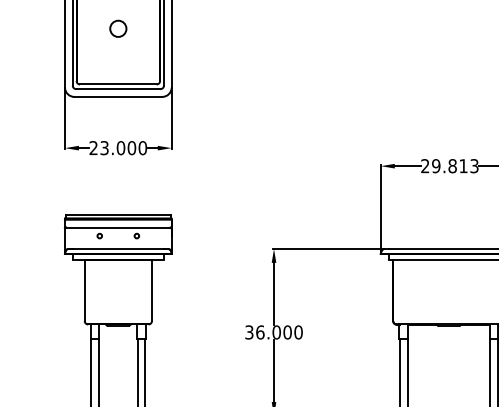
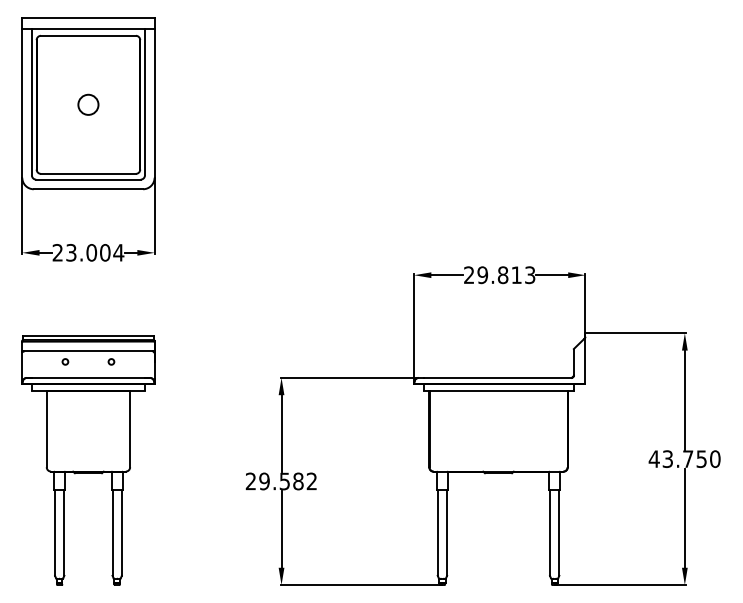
text: (142, 147) -> (118, 252), 23.000 -> 23.004
text: (273, 332) -> (281, 481), 36.000 -> 29.582

